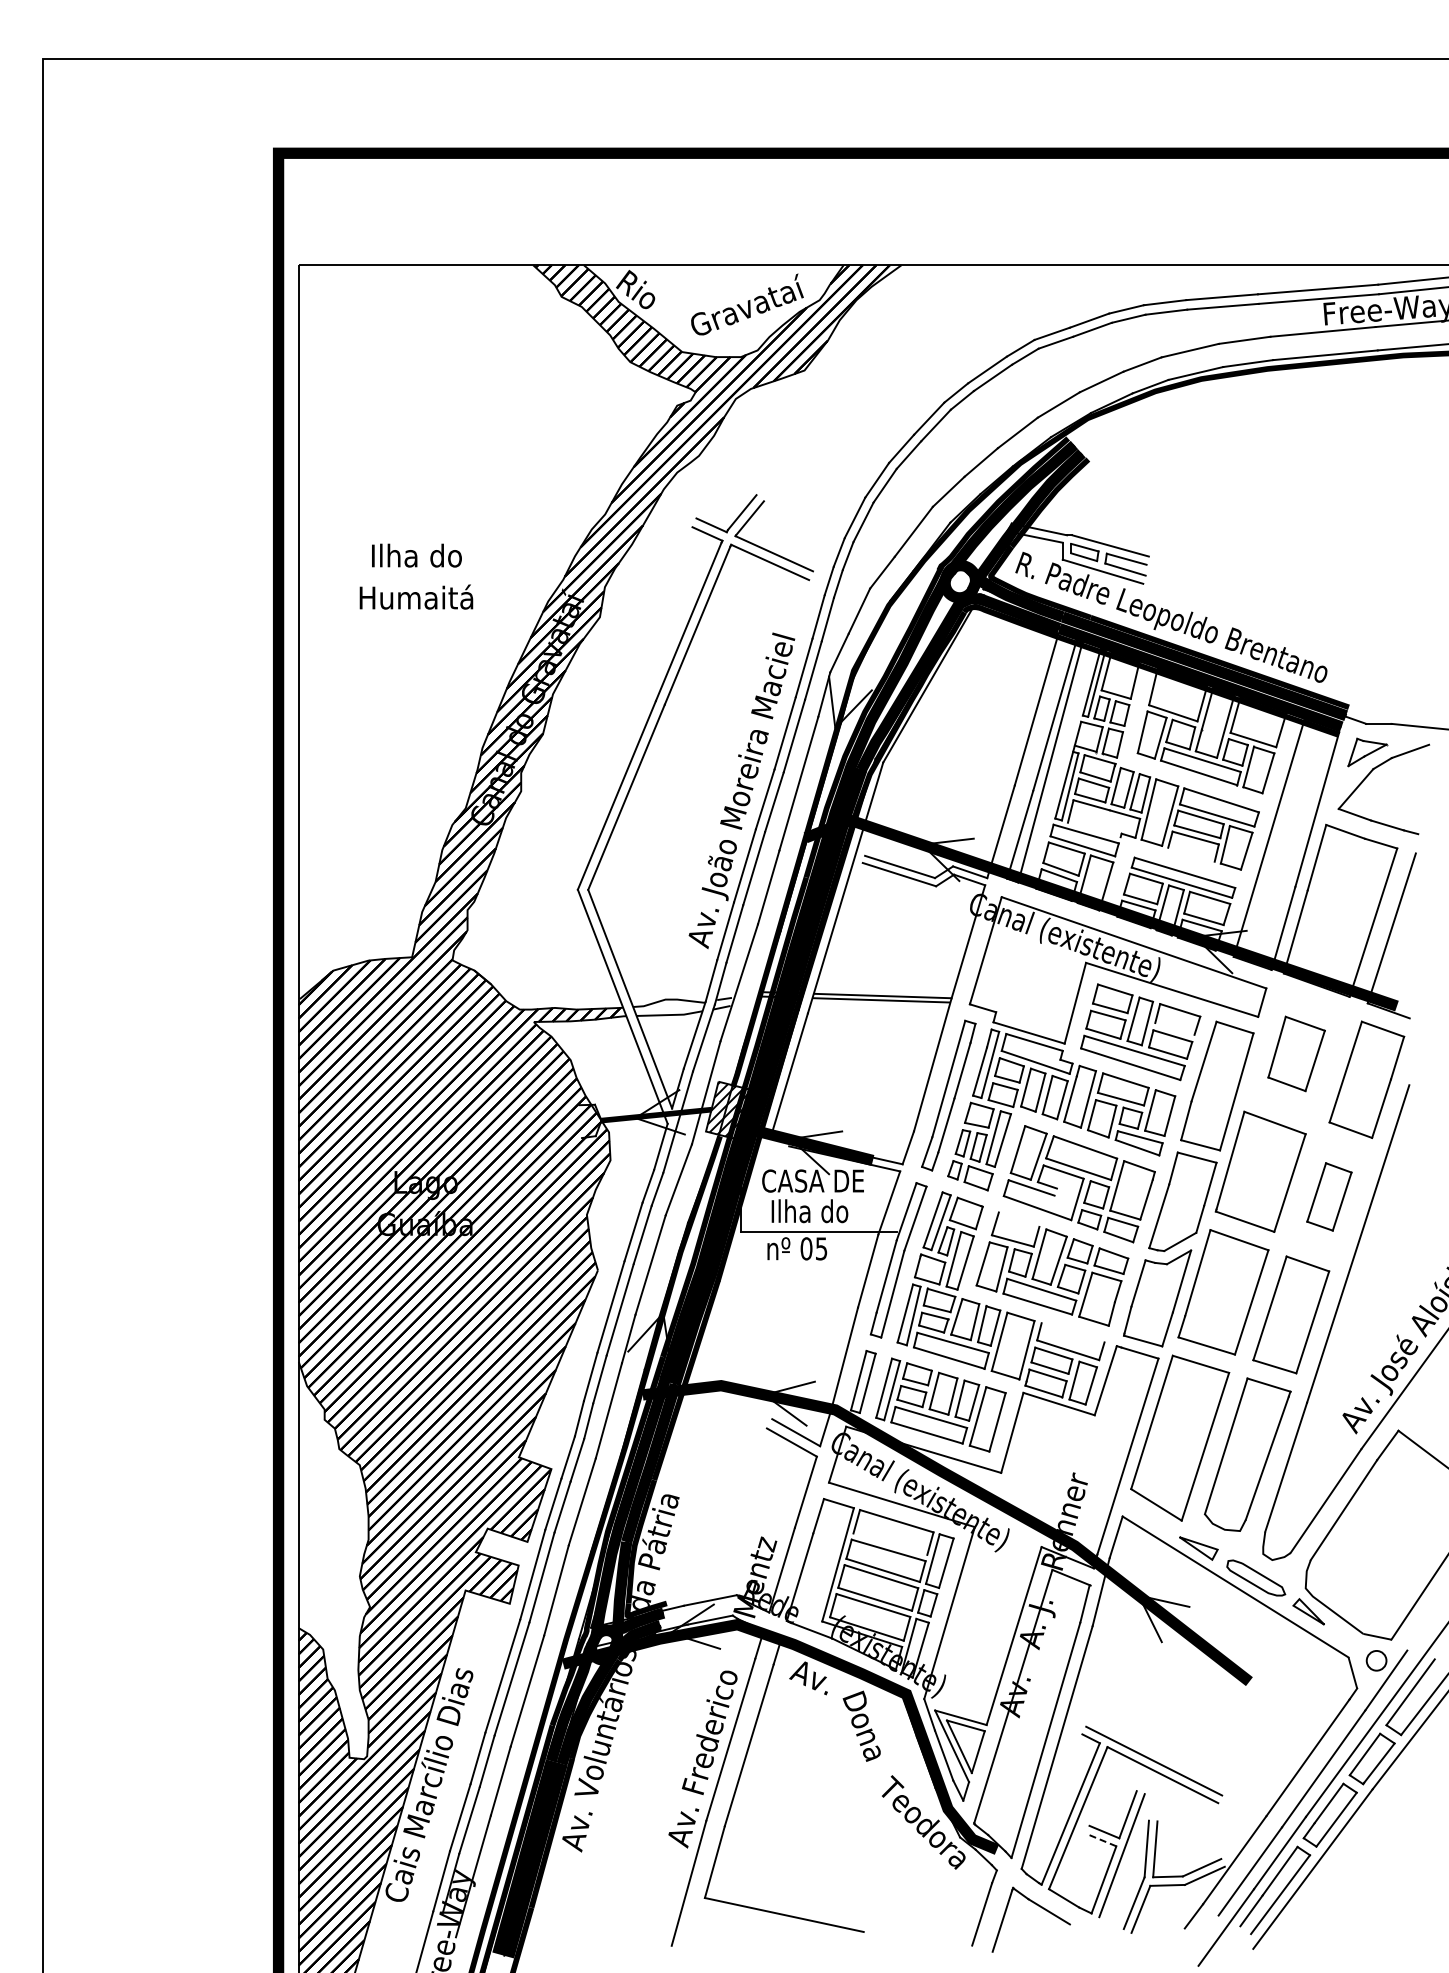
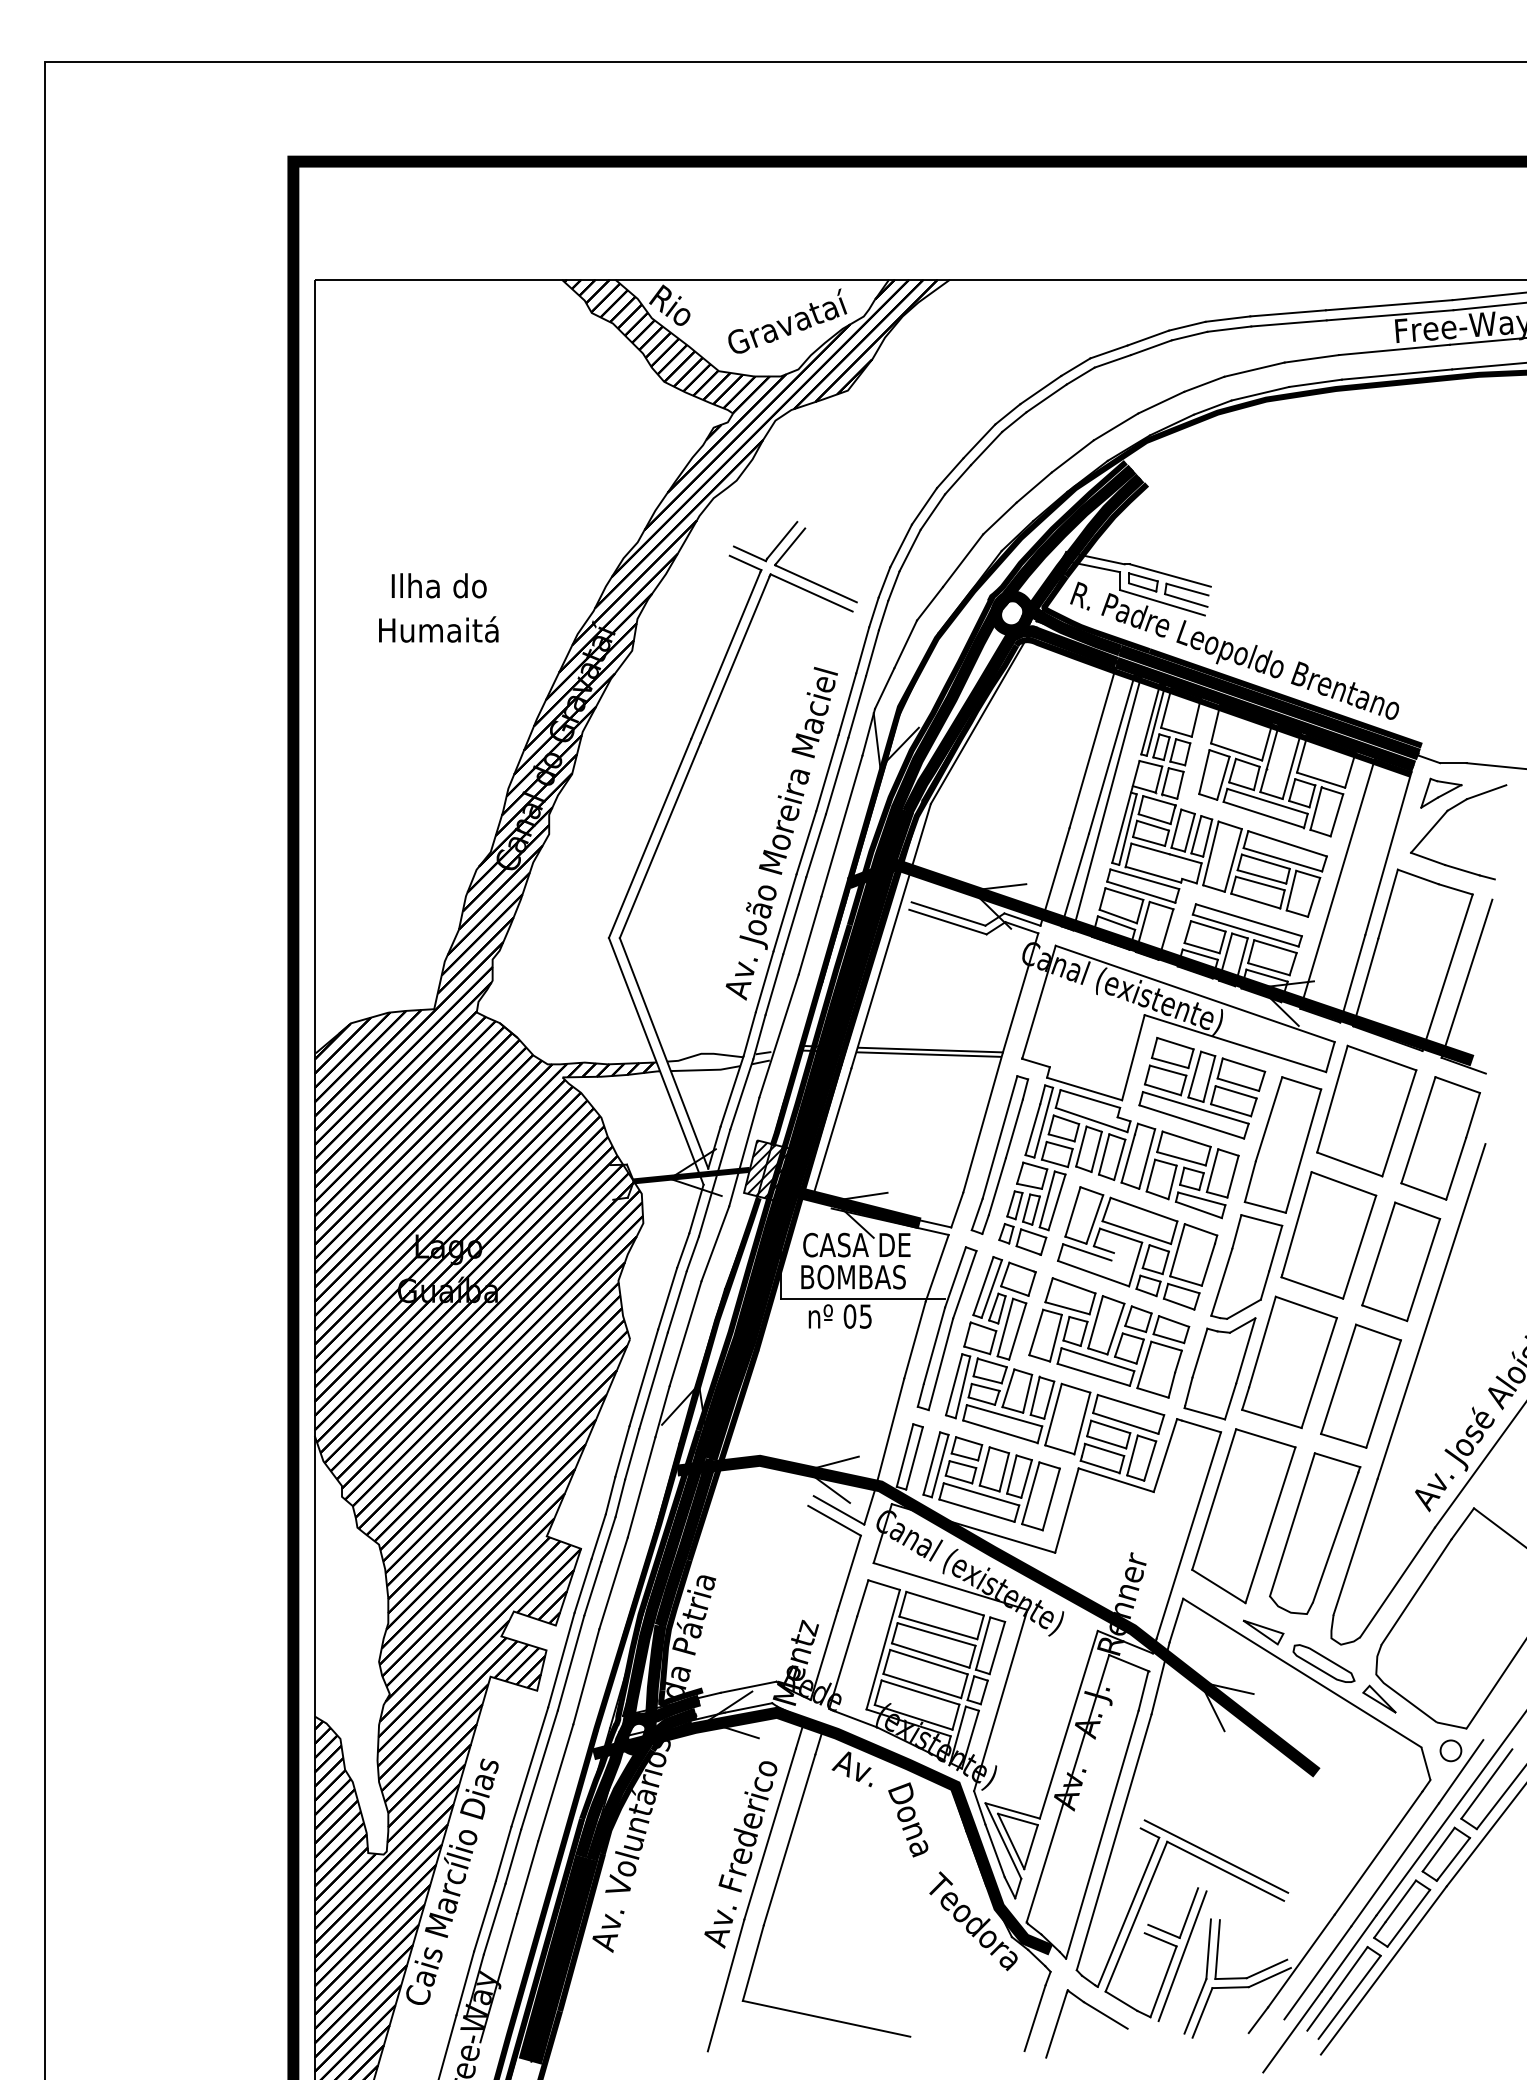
line: (1094, 829) -> (1153, 874), added
line: (1191, 854) -> (1255, 900), added
line: (1174, 1028) -> (1237, 1084), added
part: (1296, 1053) -> (1366, 1110), size x1.67
part: (1329, 1196) -> (1401, 1261), size x1.67
text: (809, 1211) -> (853, 1277), Ilha do -> BOMBAS
line: (1018, 1219) -> (1073, 1285), added
line: (1072, 1332) -> (1130, 1404), added
line: (890, 1543) -> (938, 1627), added
line: (1100, 1839) -> (1159, 1939), dashed -> solid

